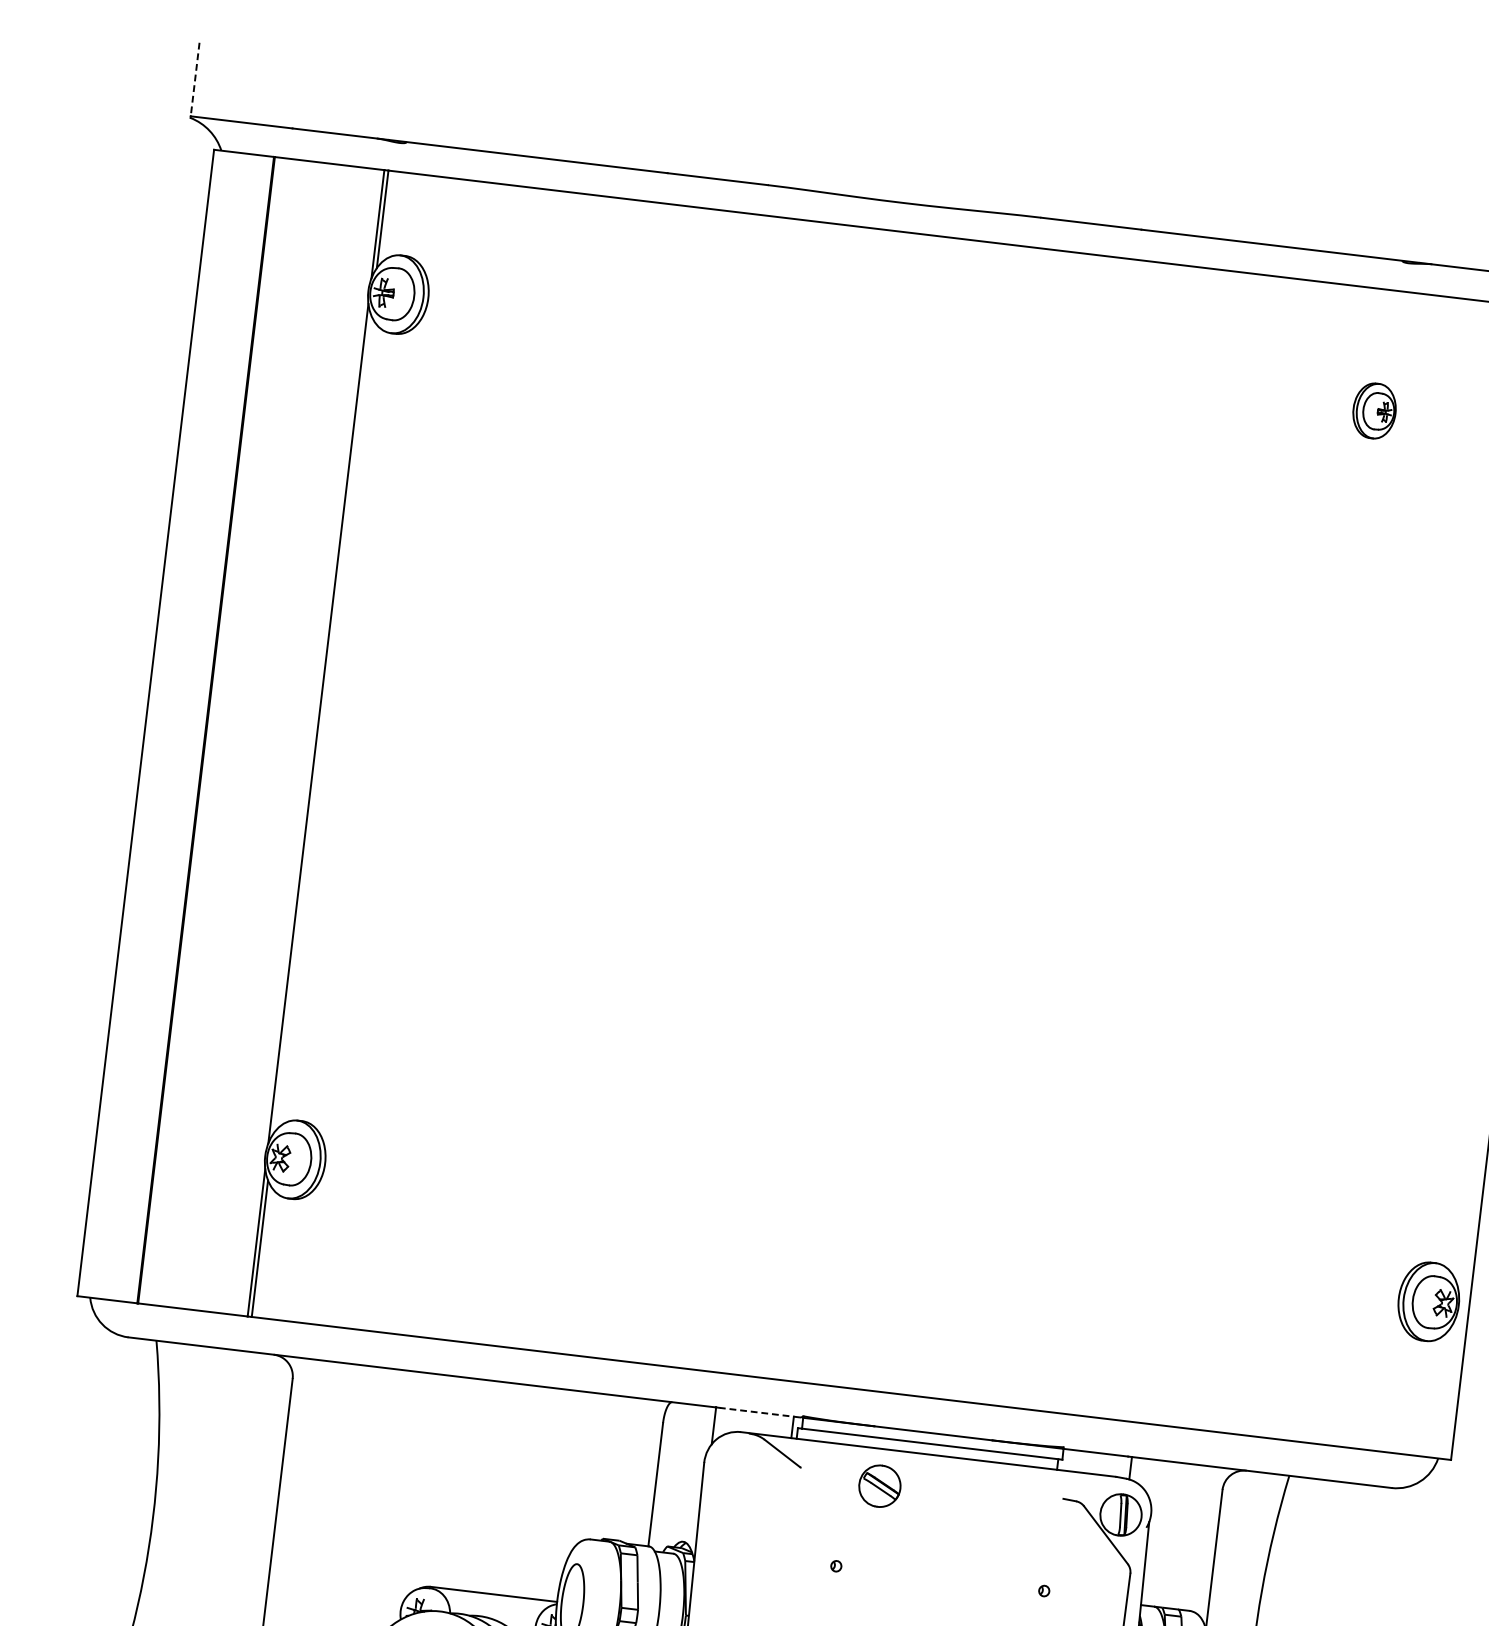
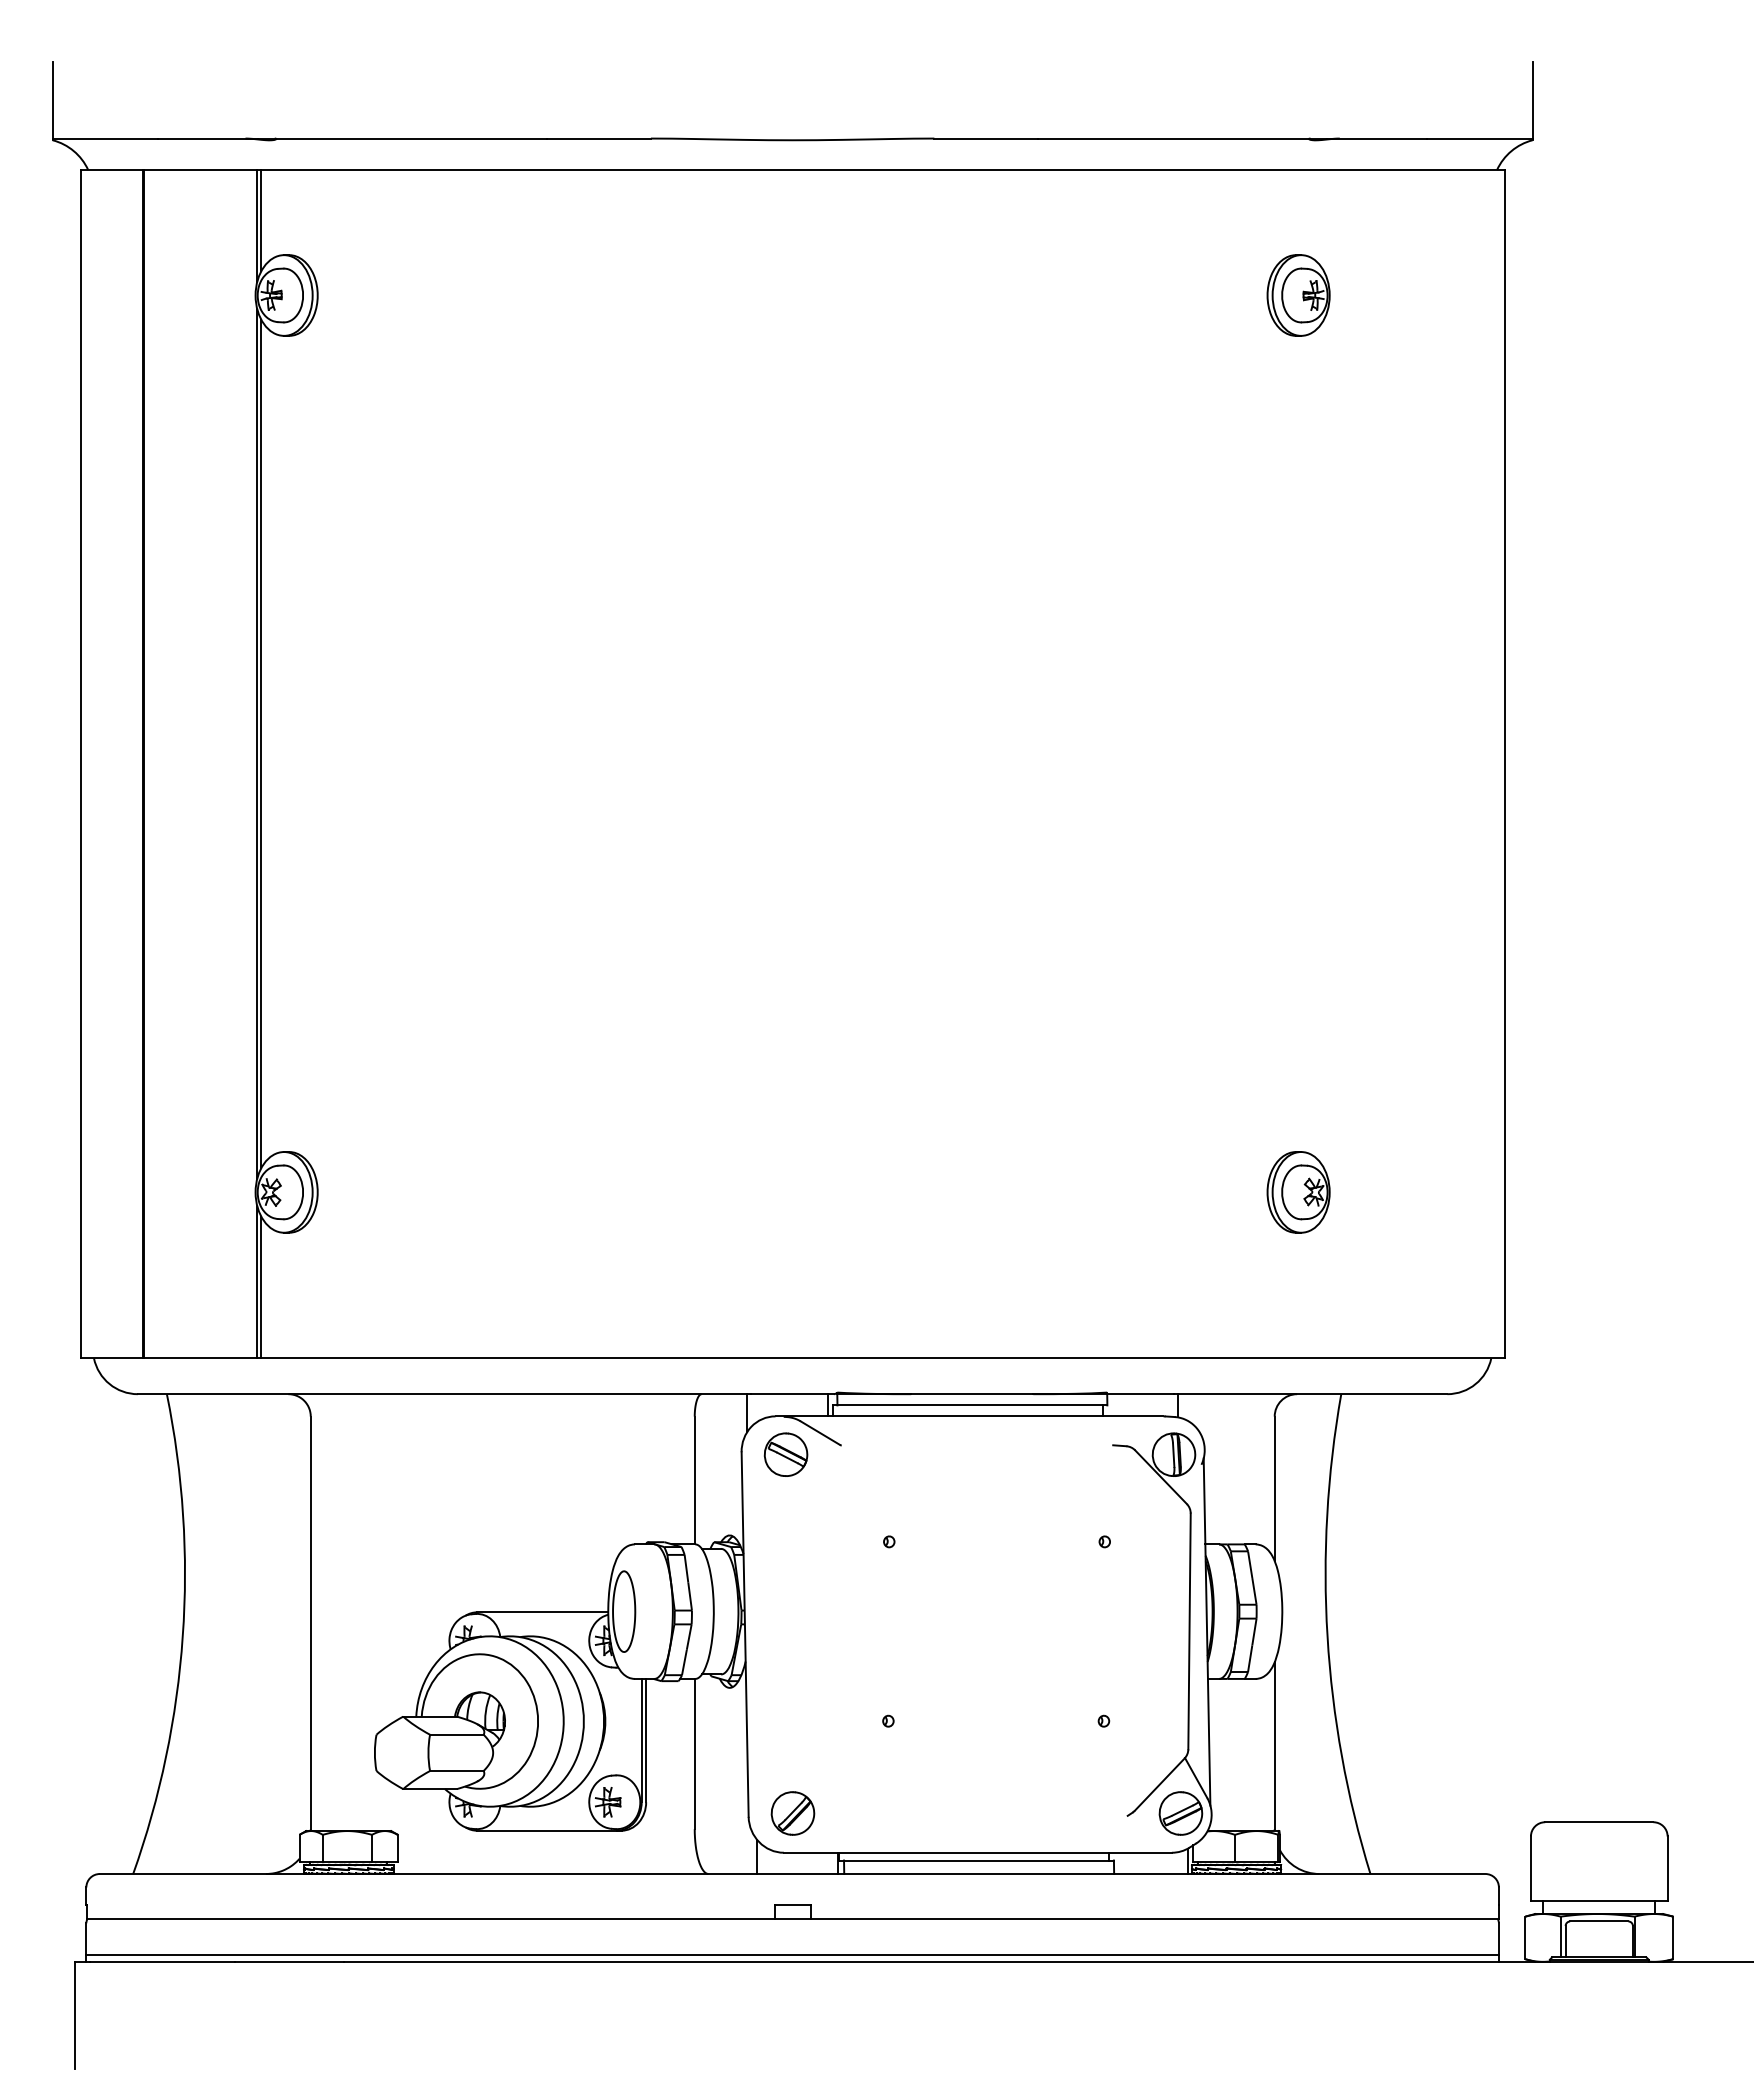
line: (194, 79) -> (52, 100), dashed -> solid
part: (1374, 411) -> (1298, 295), size x1.43
line: (322, 723) -> (261, 743), added
part: (1428, 1301) -> (1298, 1192), moved
line: (758, 1412) -> (791, 1394), dashed -> solid
part: (879, 1485) -> (785, 1454), moved

